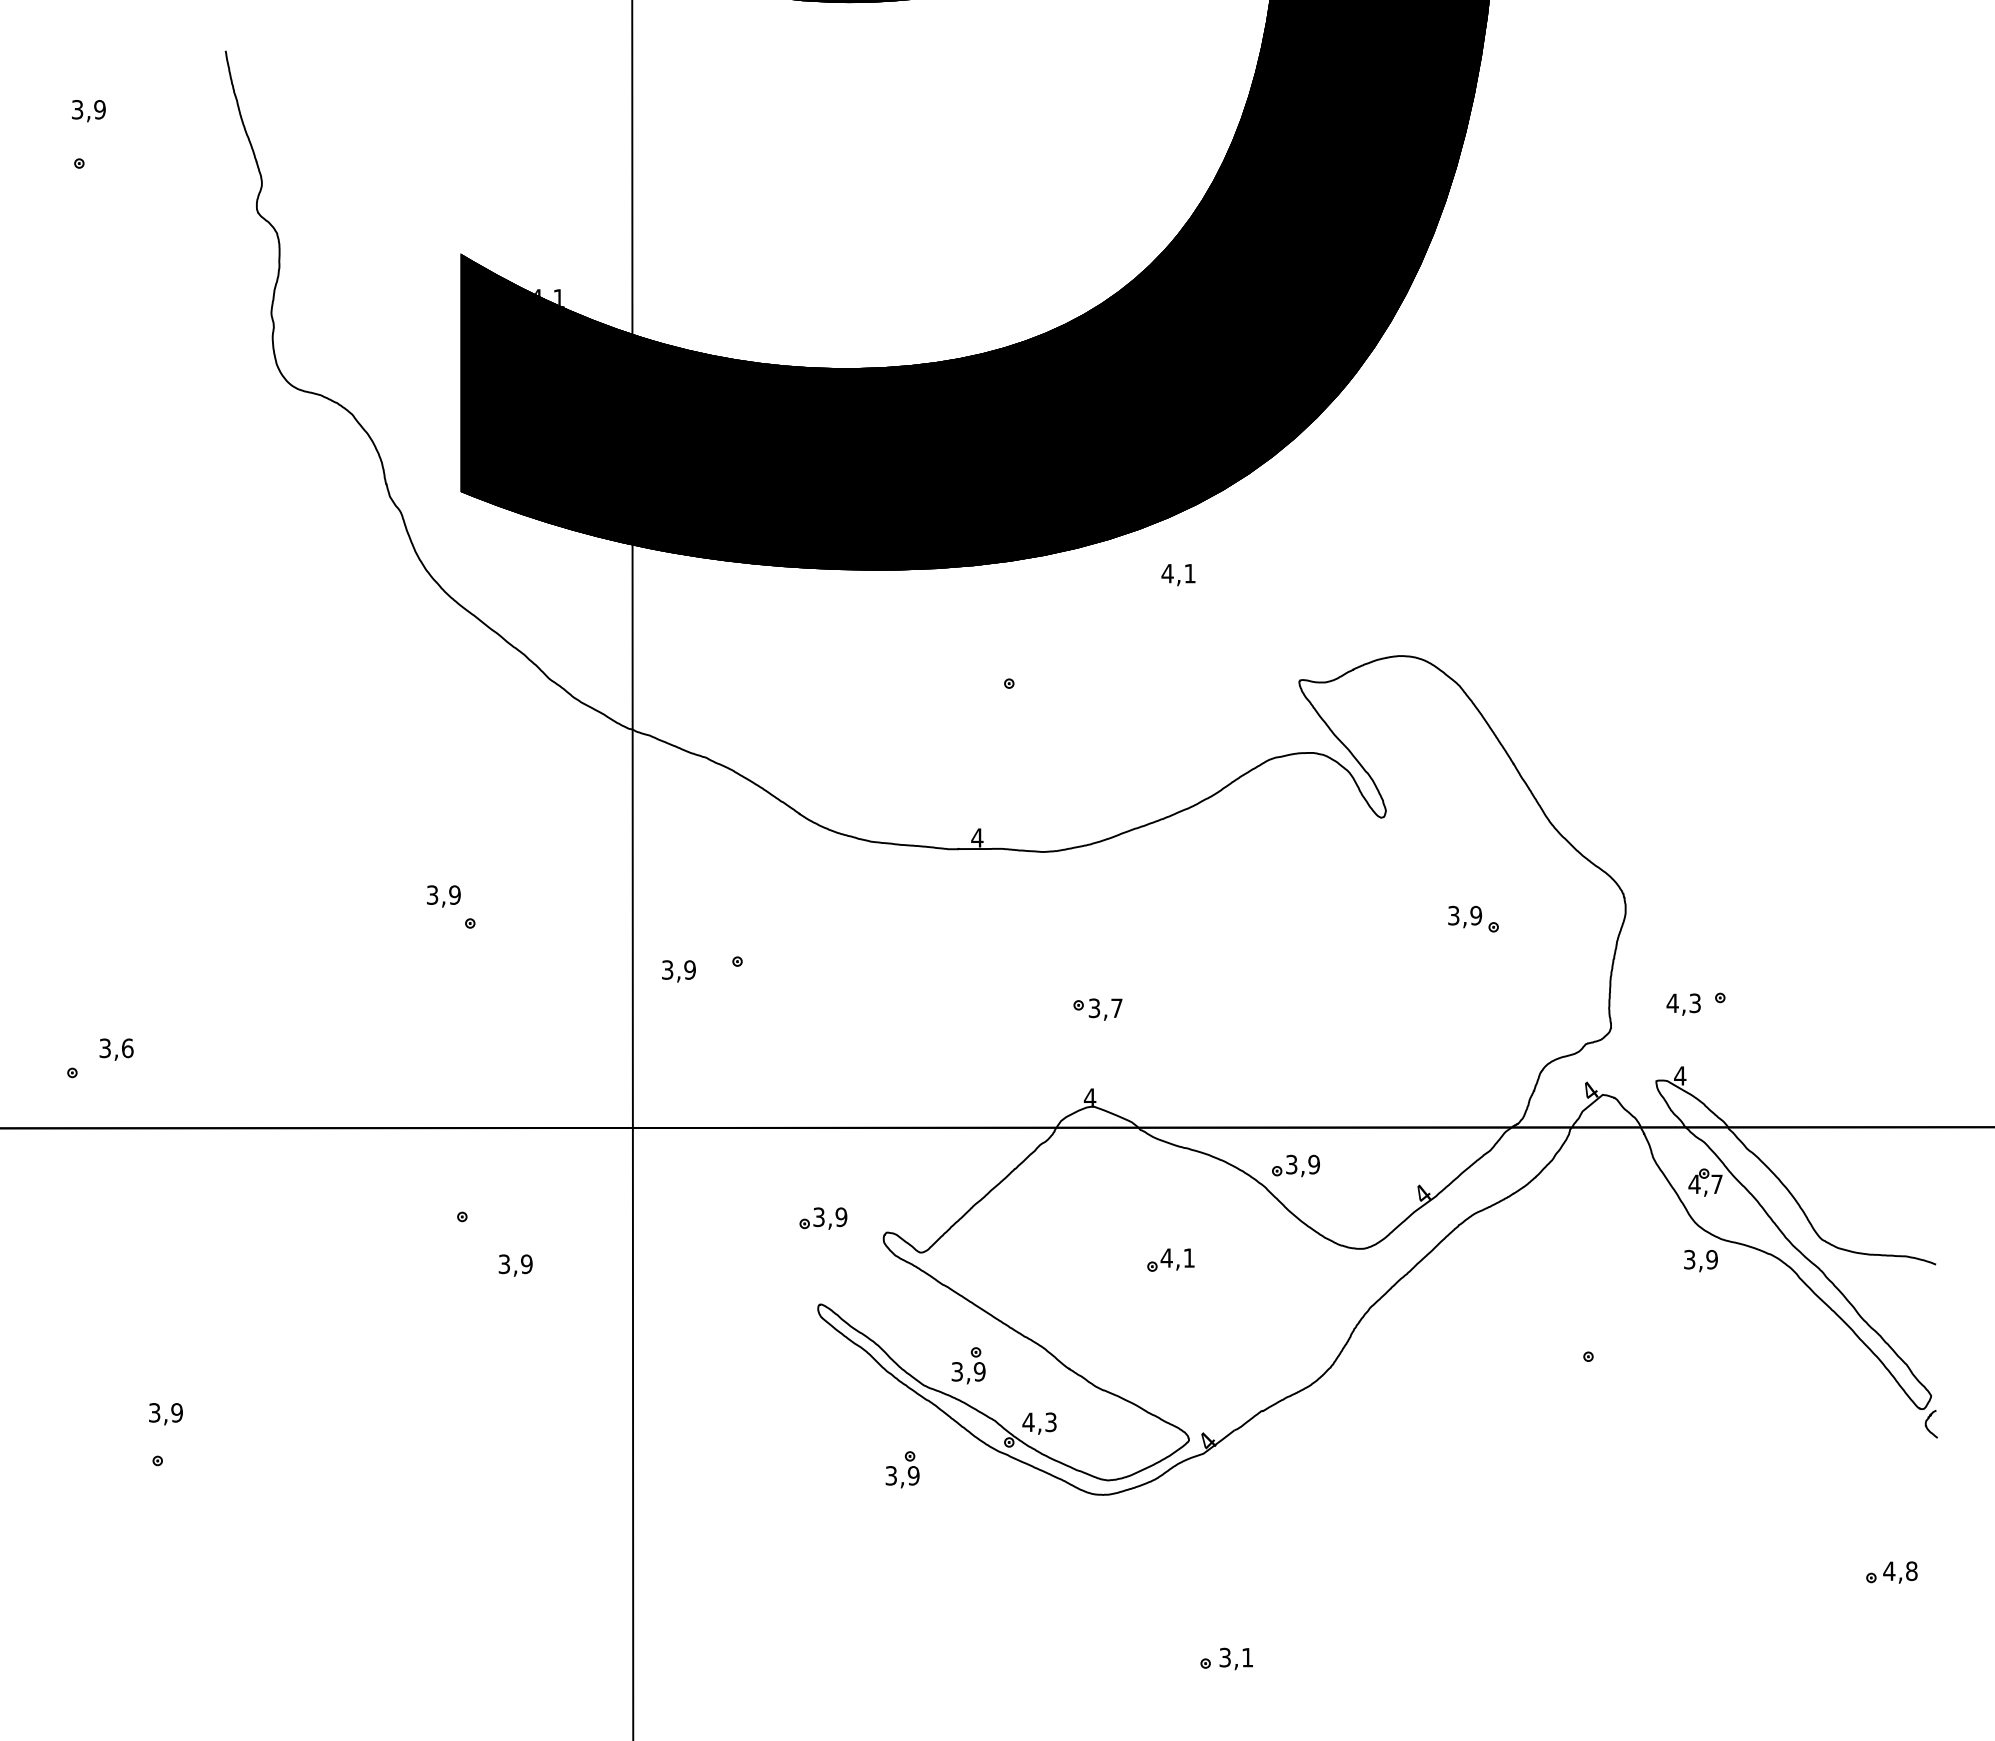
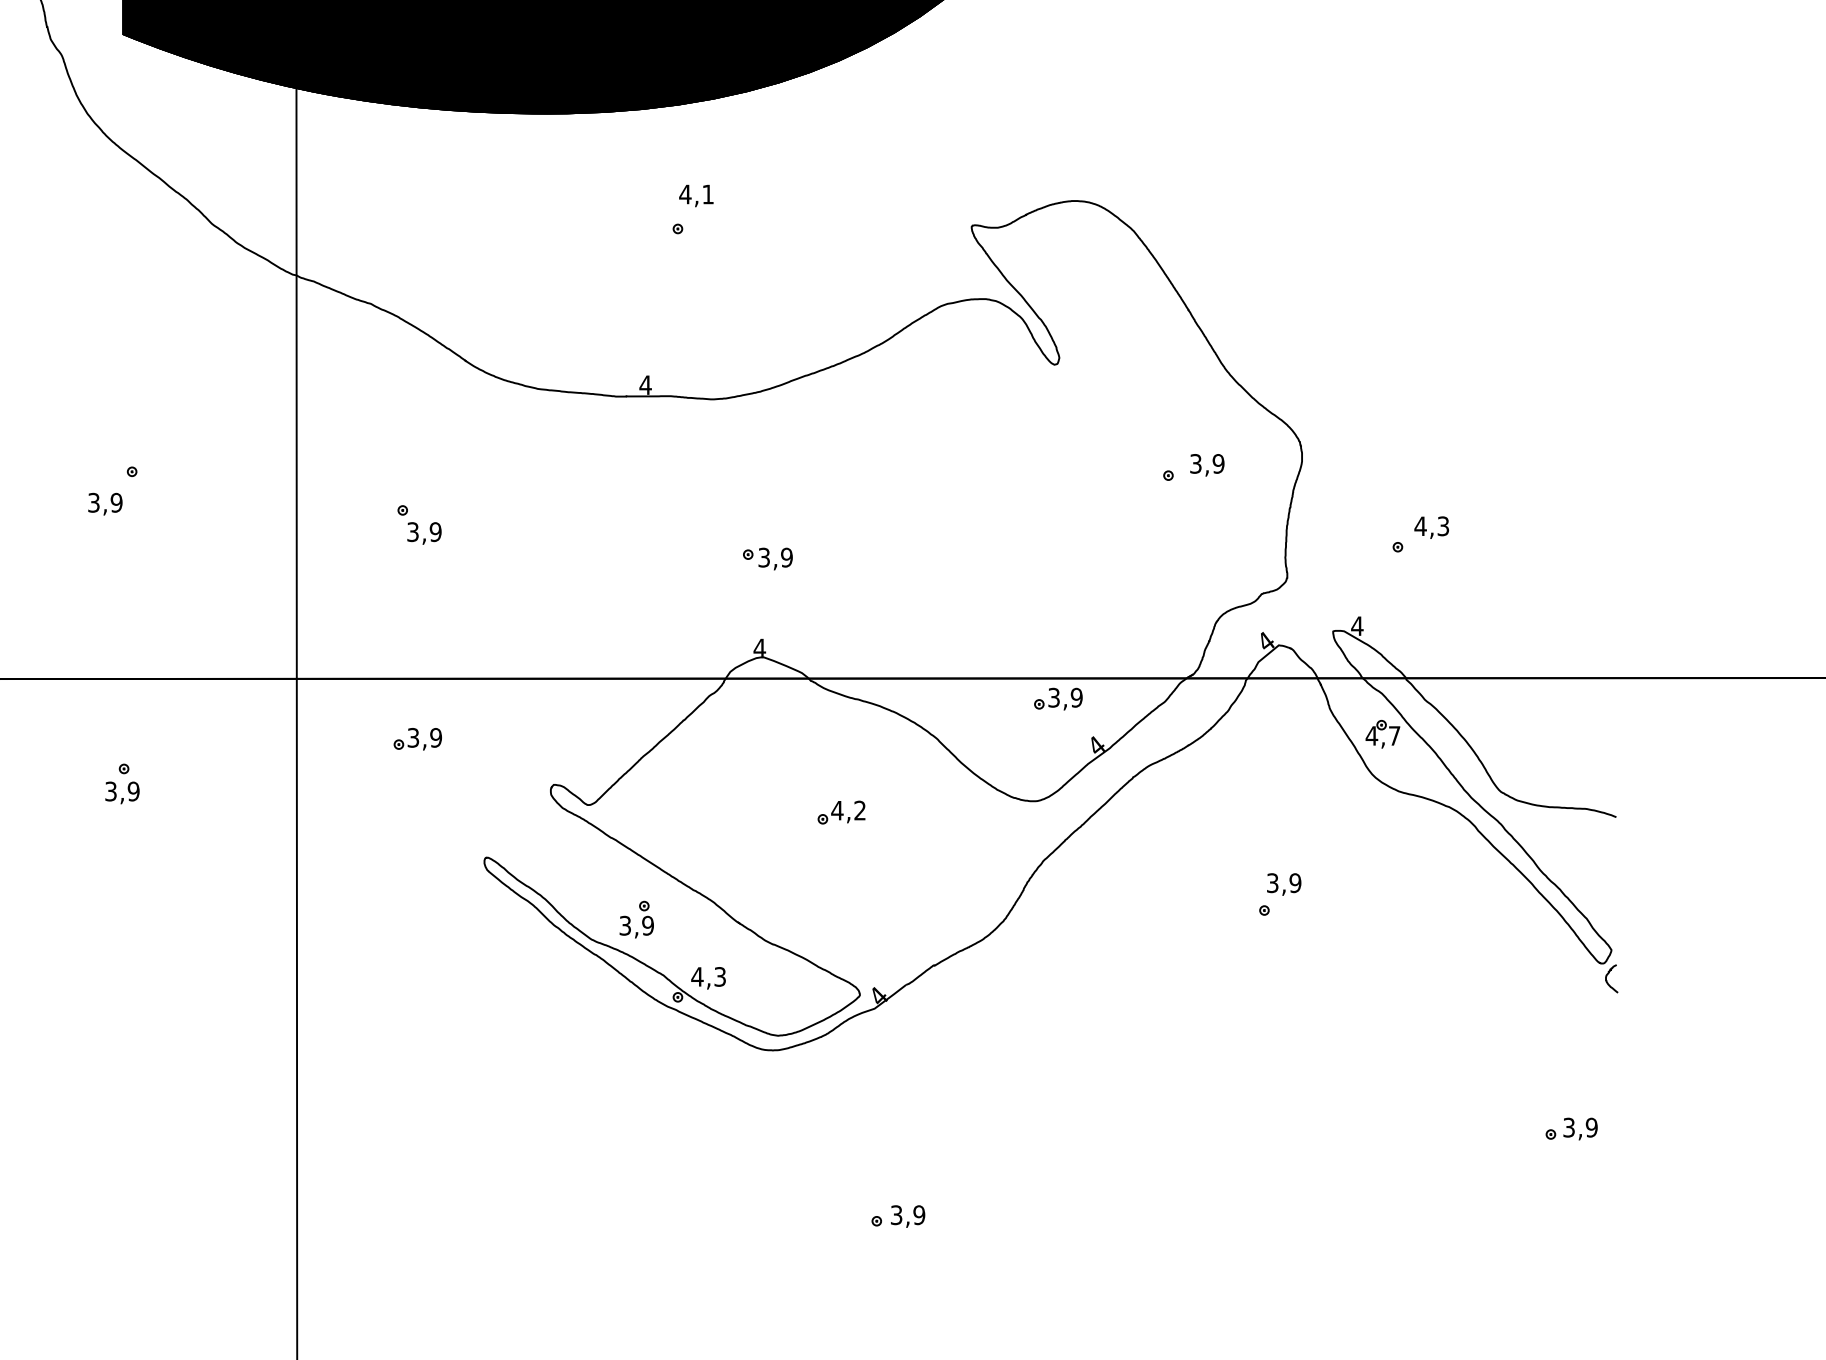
text: (1178, 575) -> (696, 196), moved
text: (443, 896) -> (105, 504), moved
text: (1465, 916) -> (1207, 464), moved
text: (678, 971) -> (424, 533), moved
text: (1683, 1004) -> (1431, 527), moved
text: (1116, 1008) -> (786, 557), 3,7 -> 3,9
part: (1295, 1165) -> (1057, 698), moved
part: (823, 1218) -> (417, 739), moved
text: (1188, 1257) -> (859, 810), 4,1 -> 4,2
text: (1700, 1261) -> (1283, 884), moved
text: (515, 1265) -> (122, 792), moved
part: (902, 1469) -> (569, 1024), removed
text: (1900, 1571) -> (1580, 1127), 4,8 -> 3,9
text: (1247, 1657) -> (919, 1215), 3,1 -> 3,9

